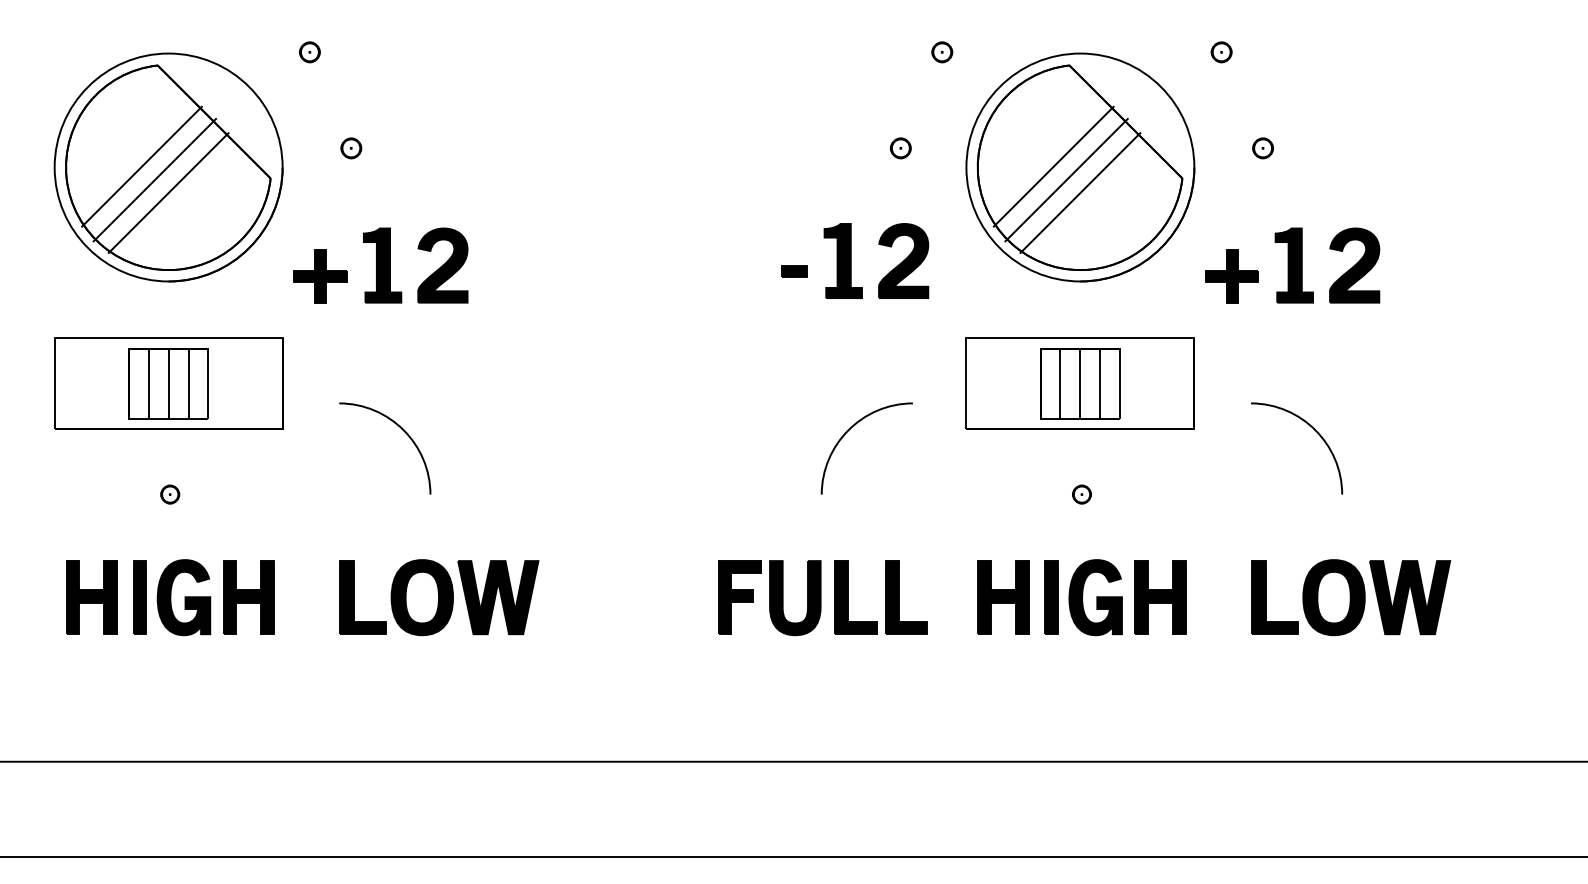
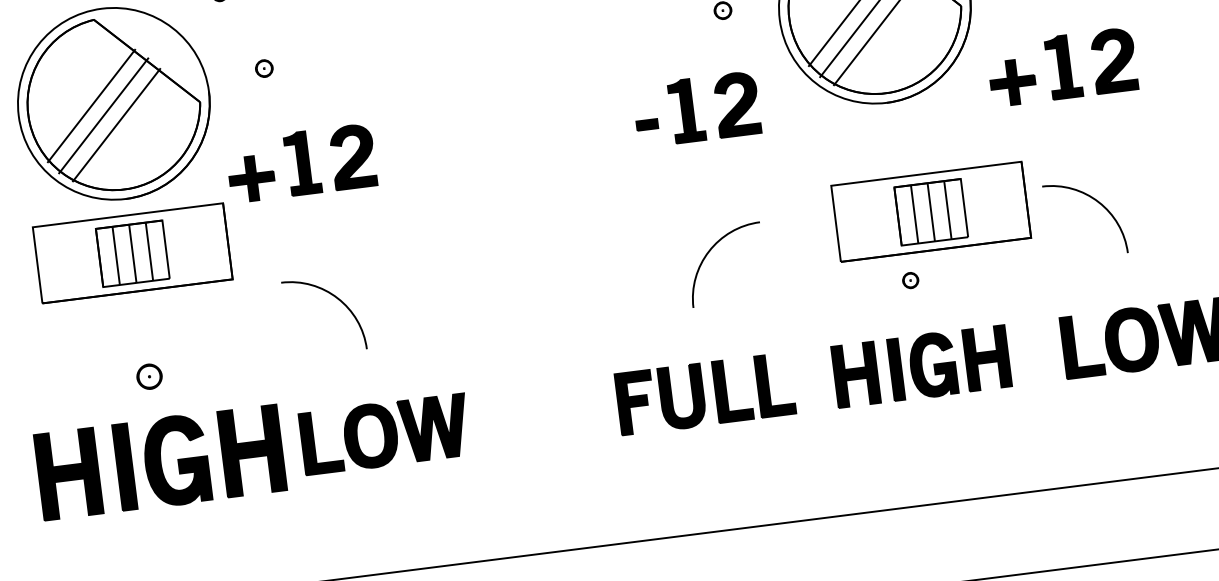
part: (168, 383) -> (132, 253), moved
part: (1079, 383) -> (930, 211), moved
part: (170, 494) -> (149, 376), size x1.6
part: (170, 597) -> (160, 462), size x1.4

